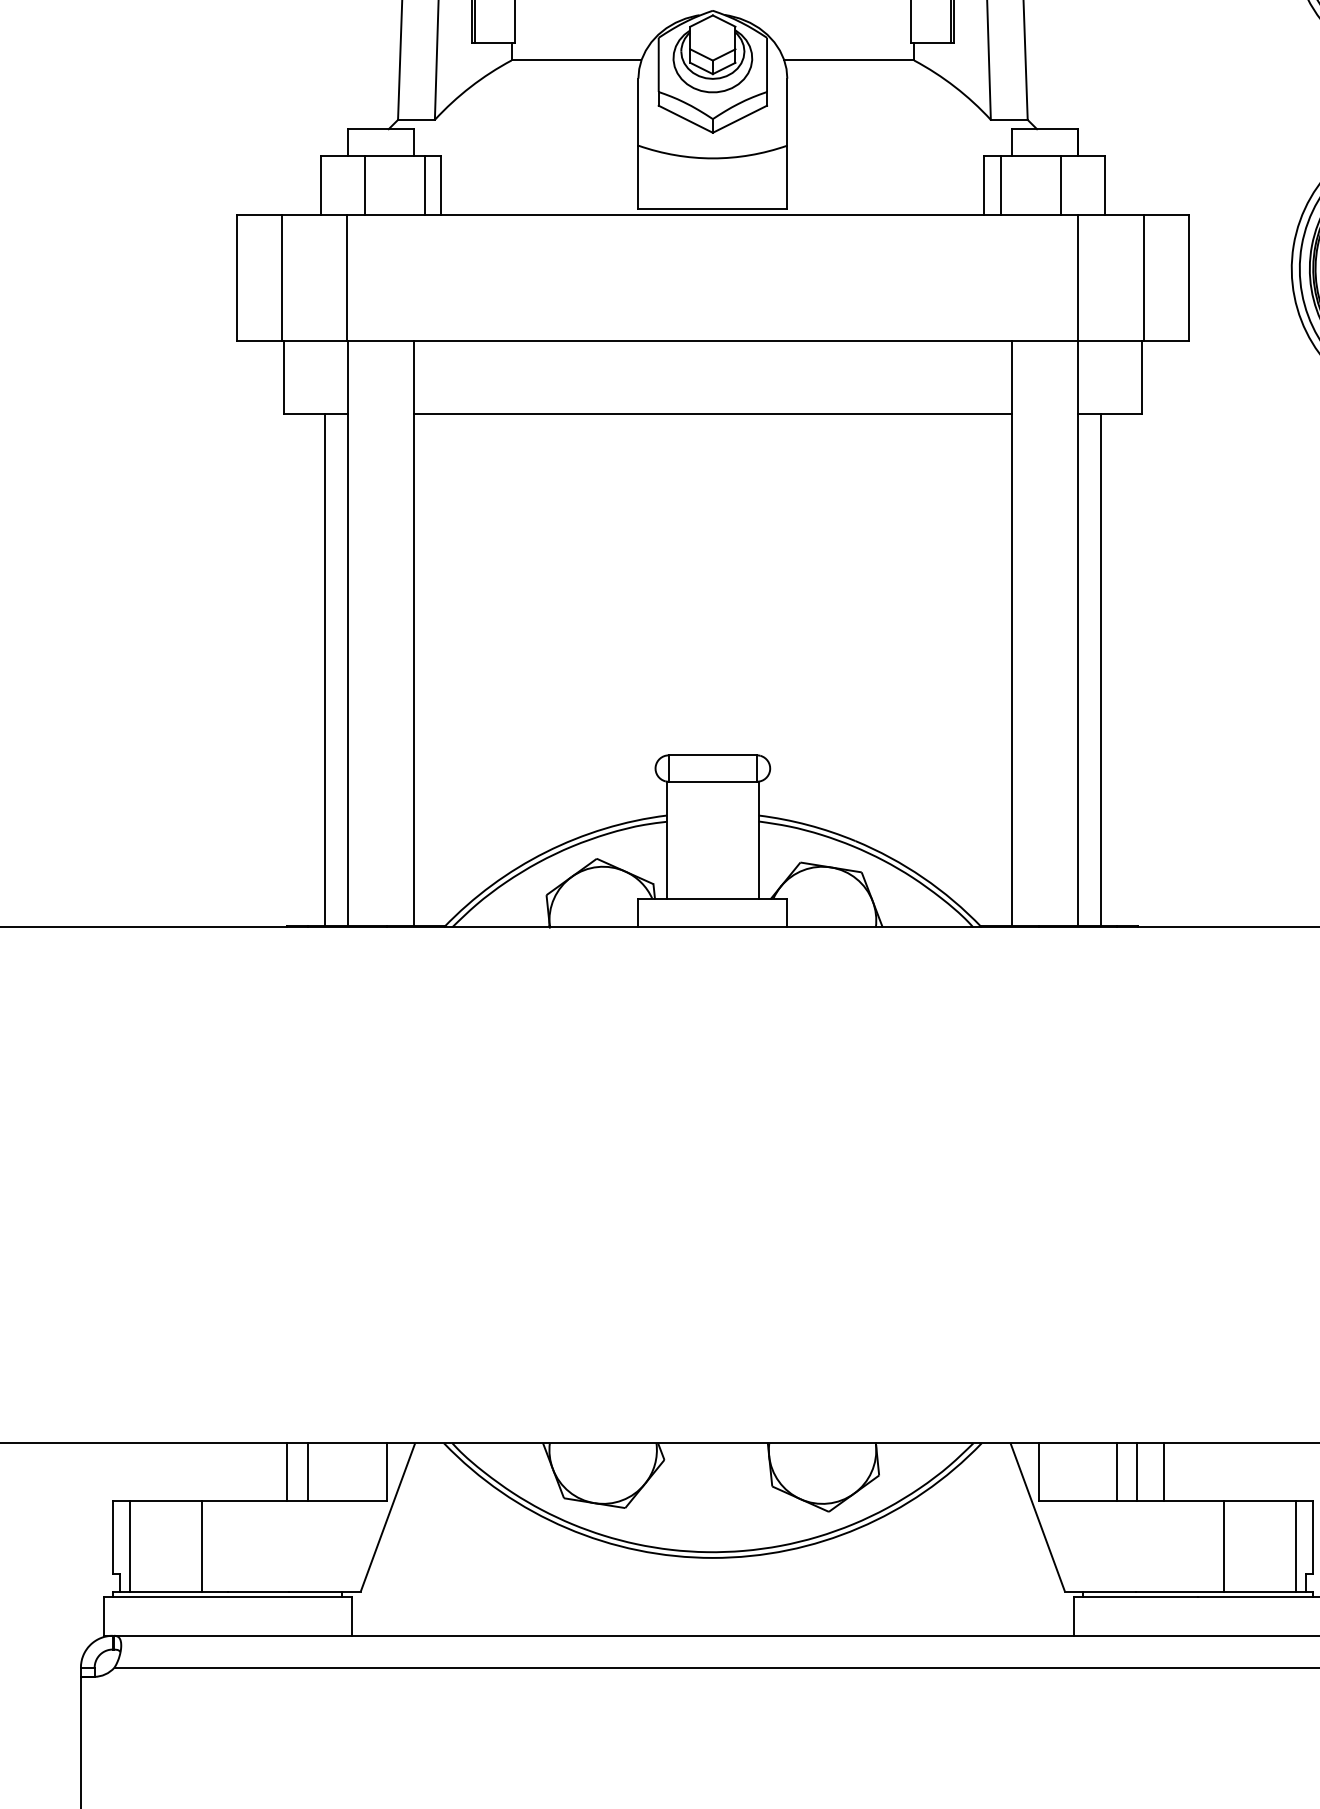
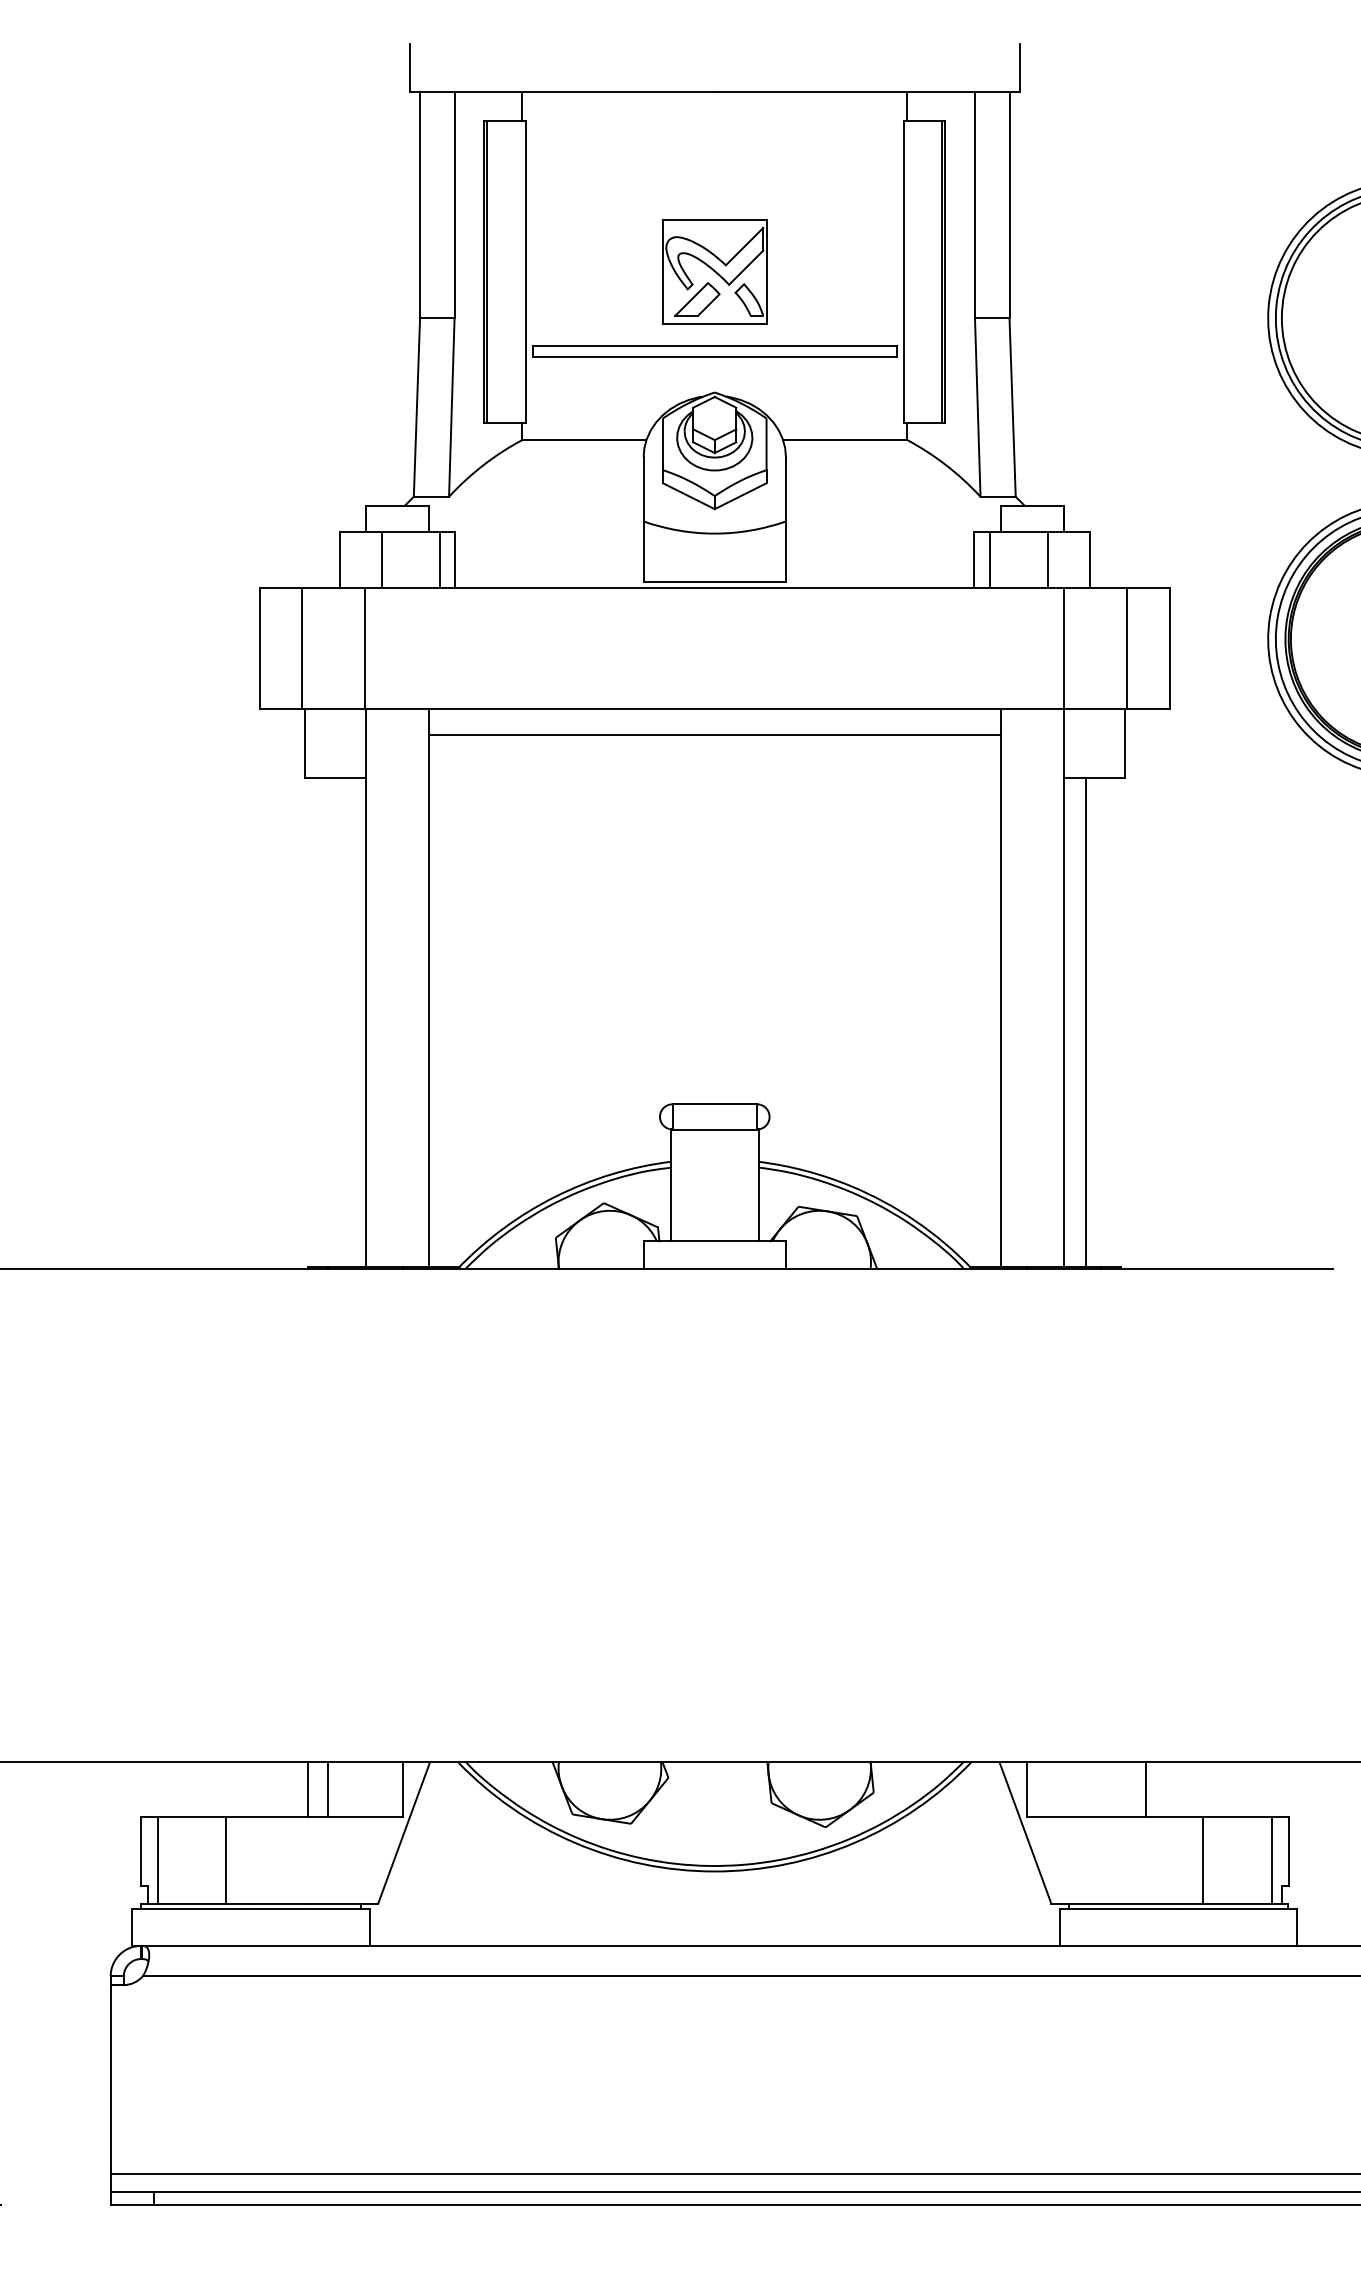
line: (712, 413) -> (714, 734), moved
line: (324, 669) -> (343, 1022), removed
line: (1117, 1472) -> (1101, 1789), removed
line: (1136, 1472) -> (1119, 1789), removed

